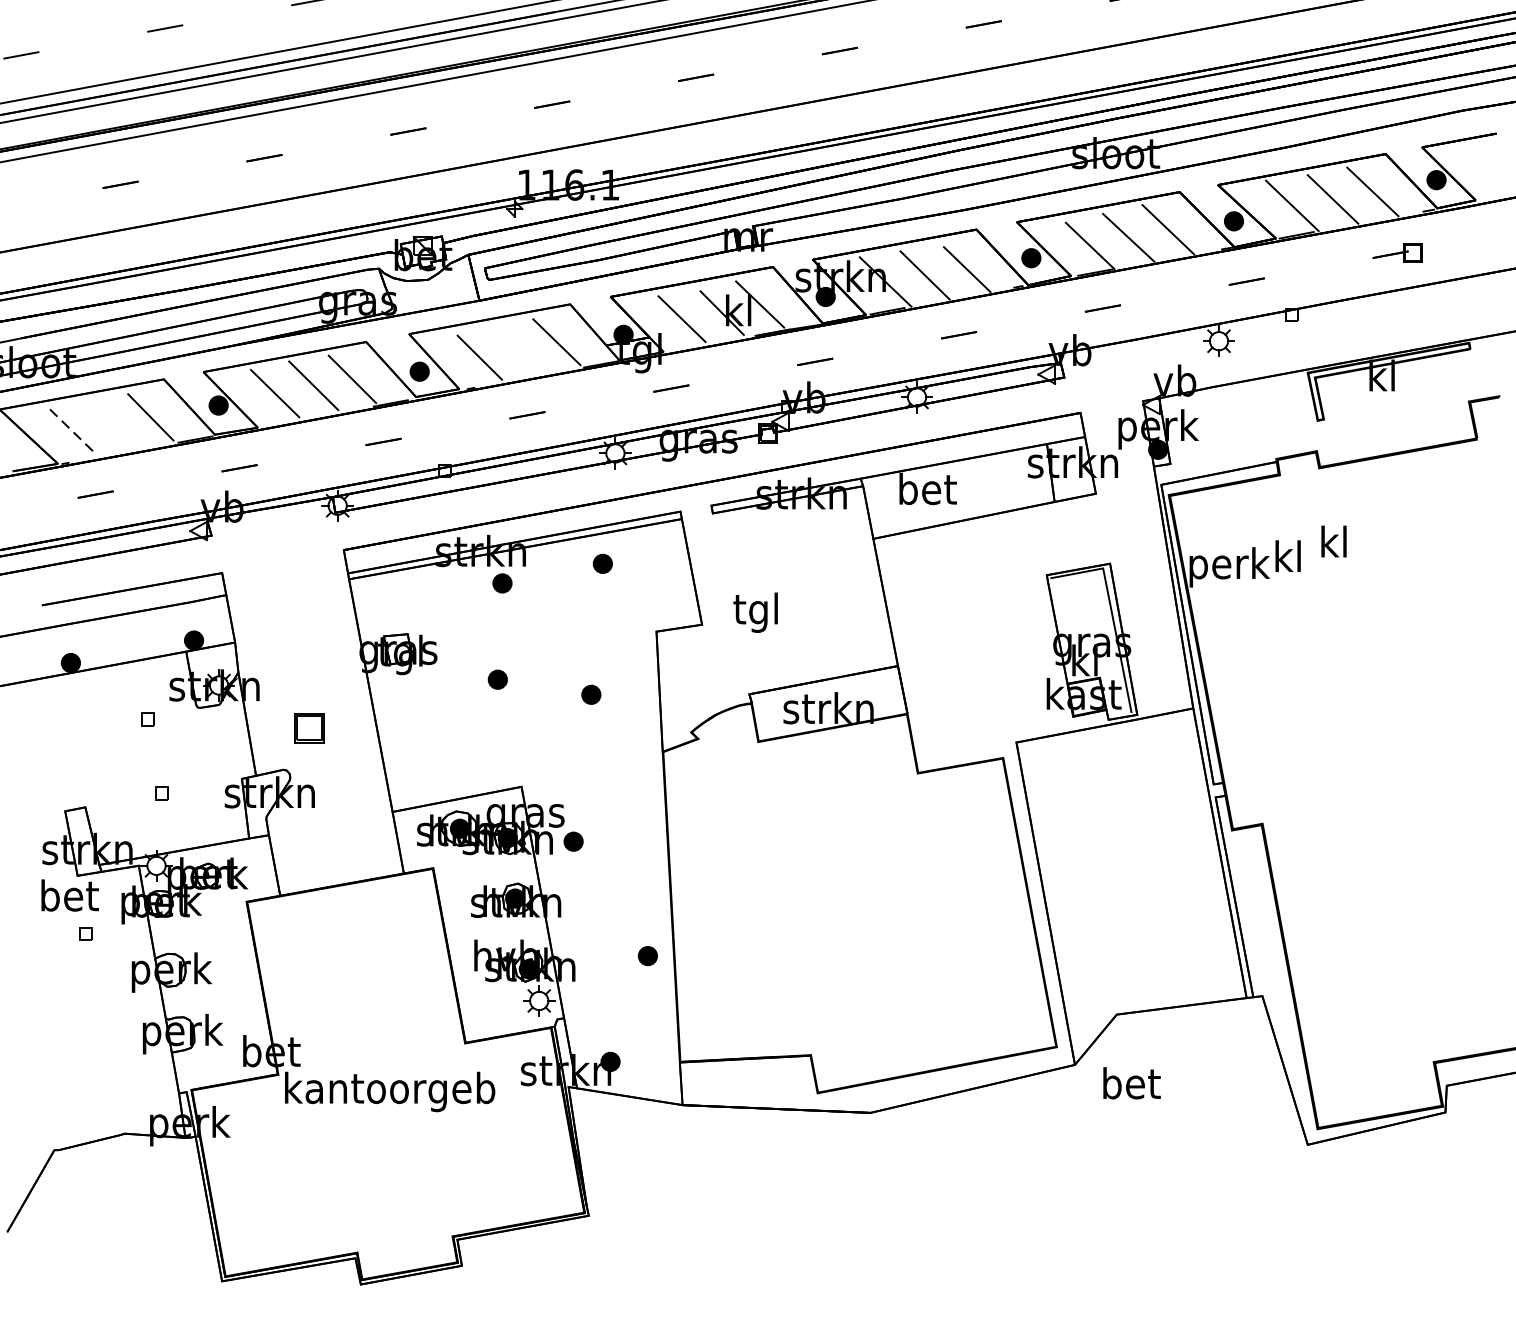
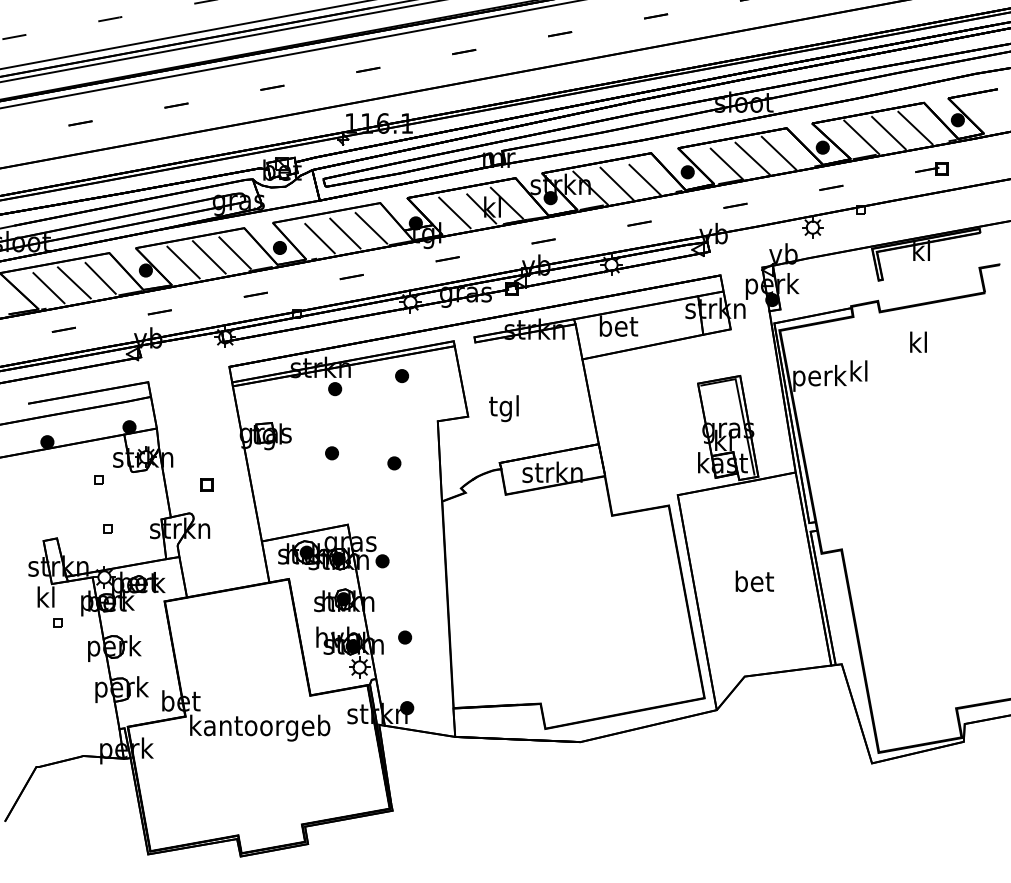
line: (518, 350) -> (345, 233), added
line: (110, 423) -> (73, 282), added
line: (72, 432) -> (48, 288), dashed -> solid
text: (1333, 540) -> (918, 341), moved
part: (309, 726) -> (206, 484), size x0.62
text: (69, 894) -> (46, 596), bet -> kl
part: (648, 955) -> (405, 637), moved
text: (1131, 1083) -> (754, 581), moved

